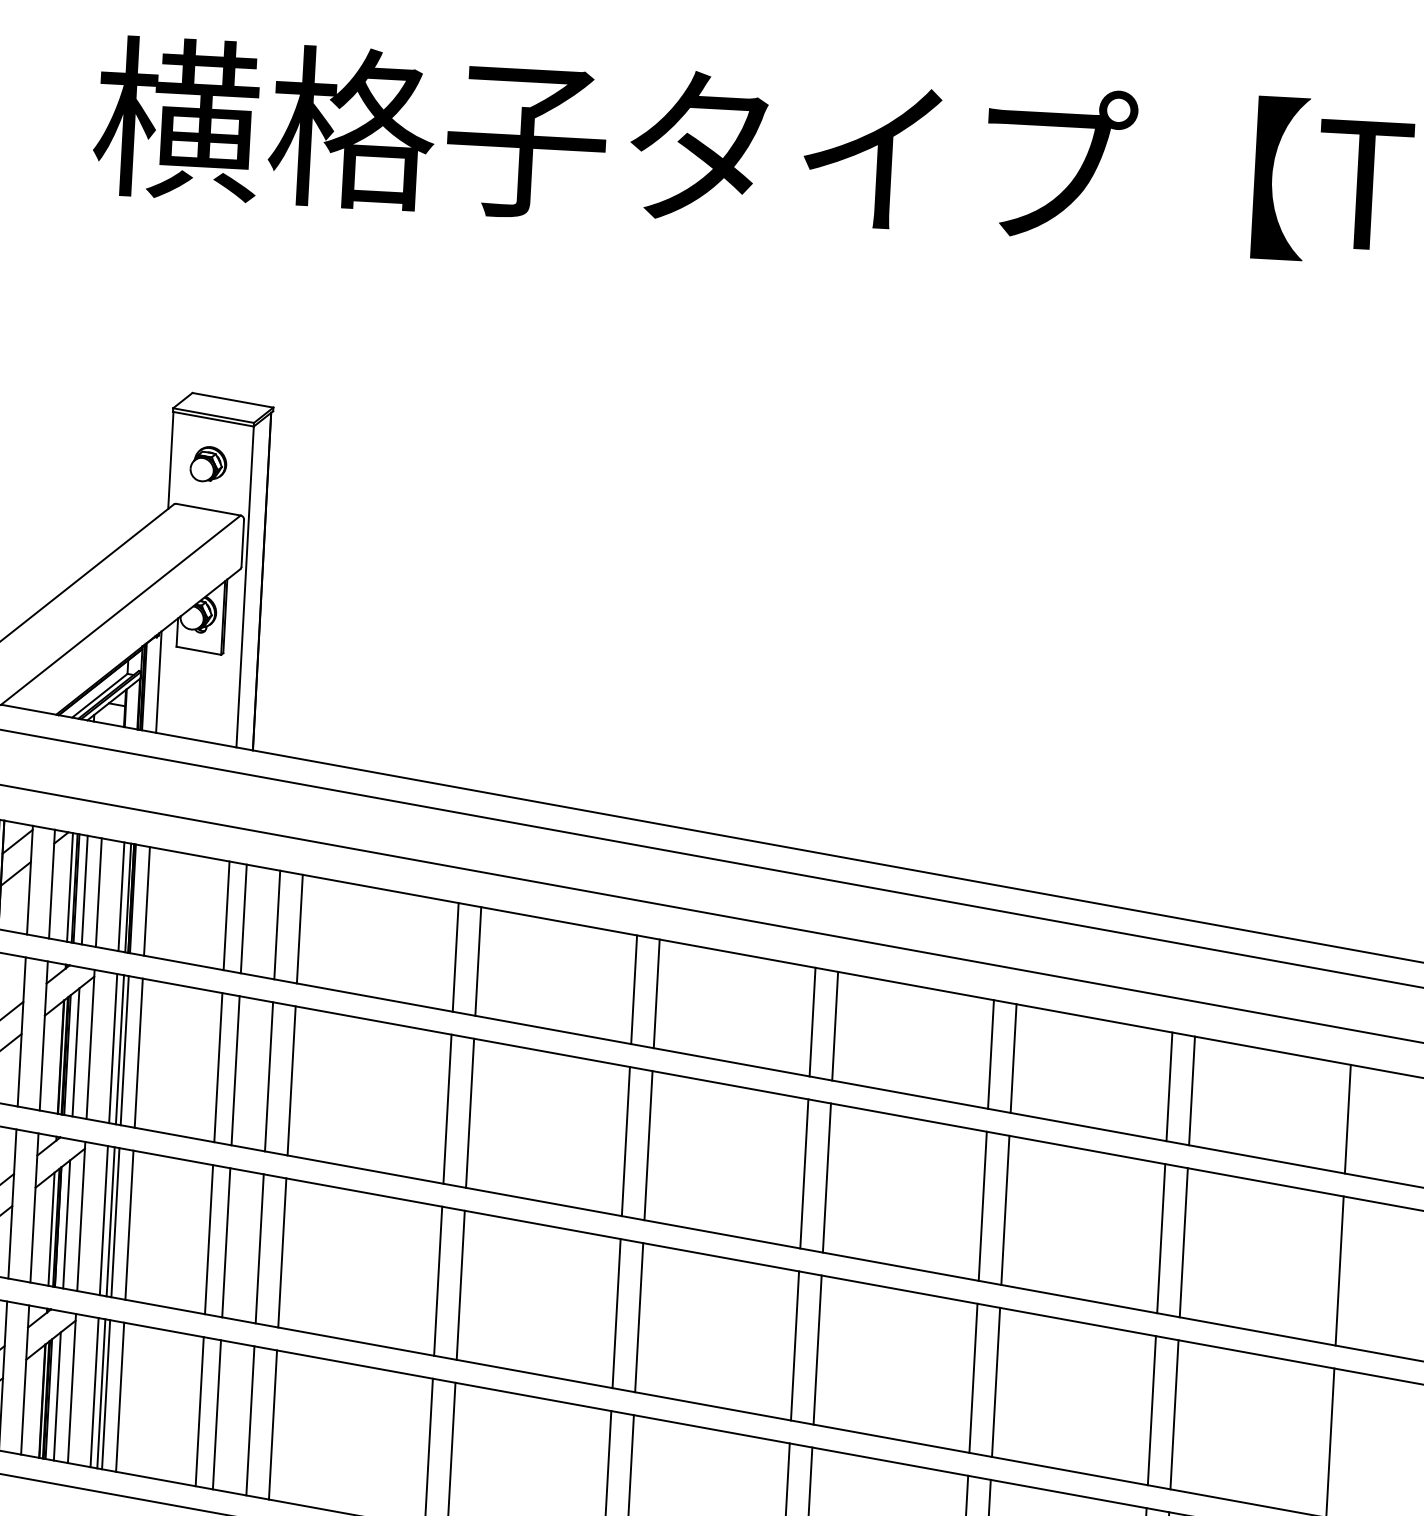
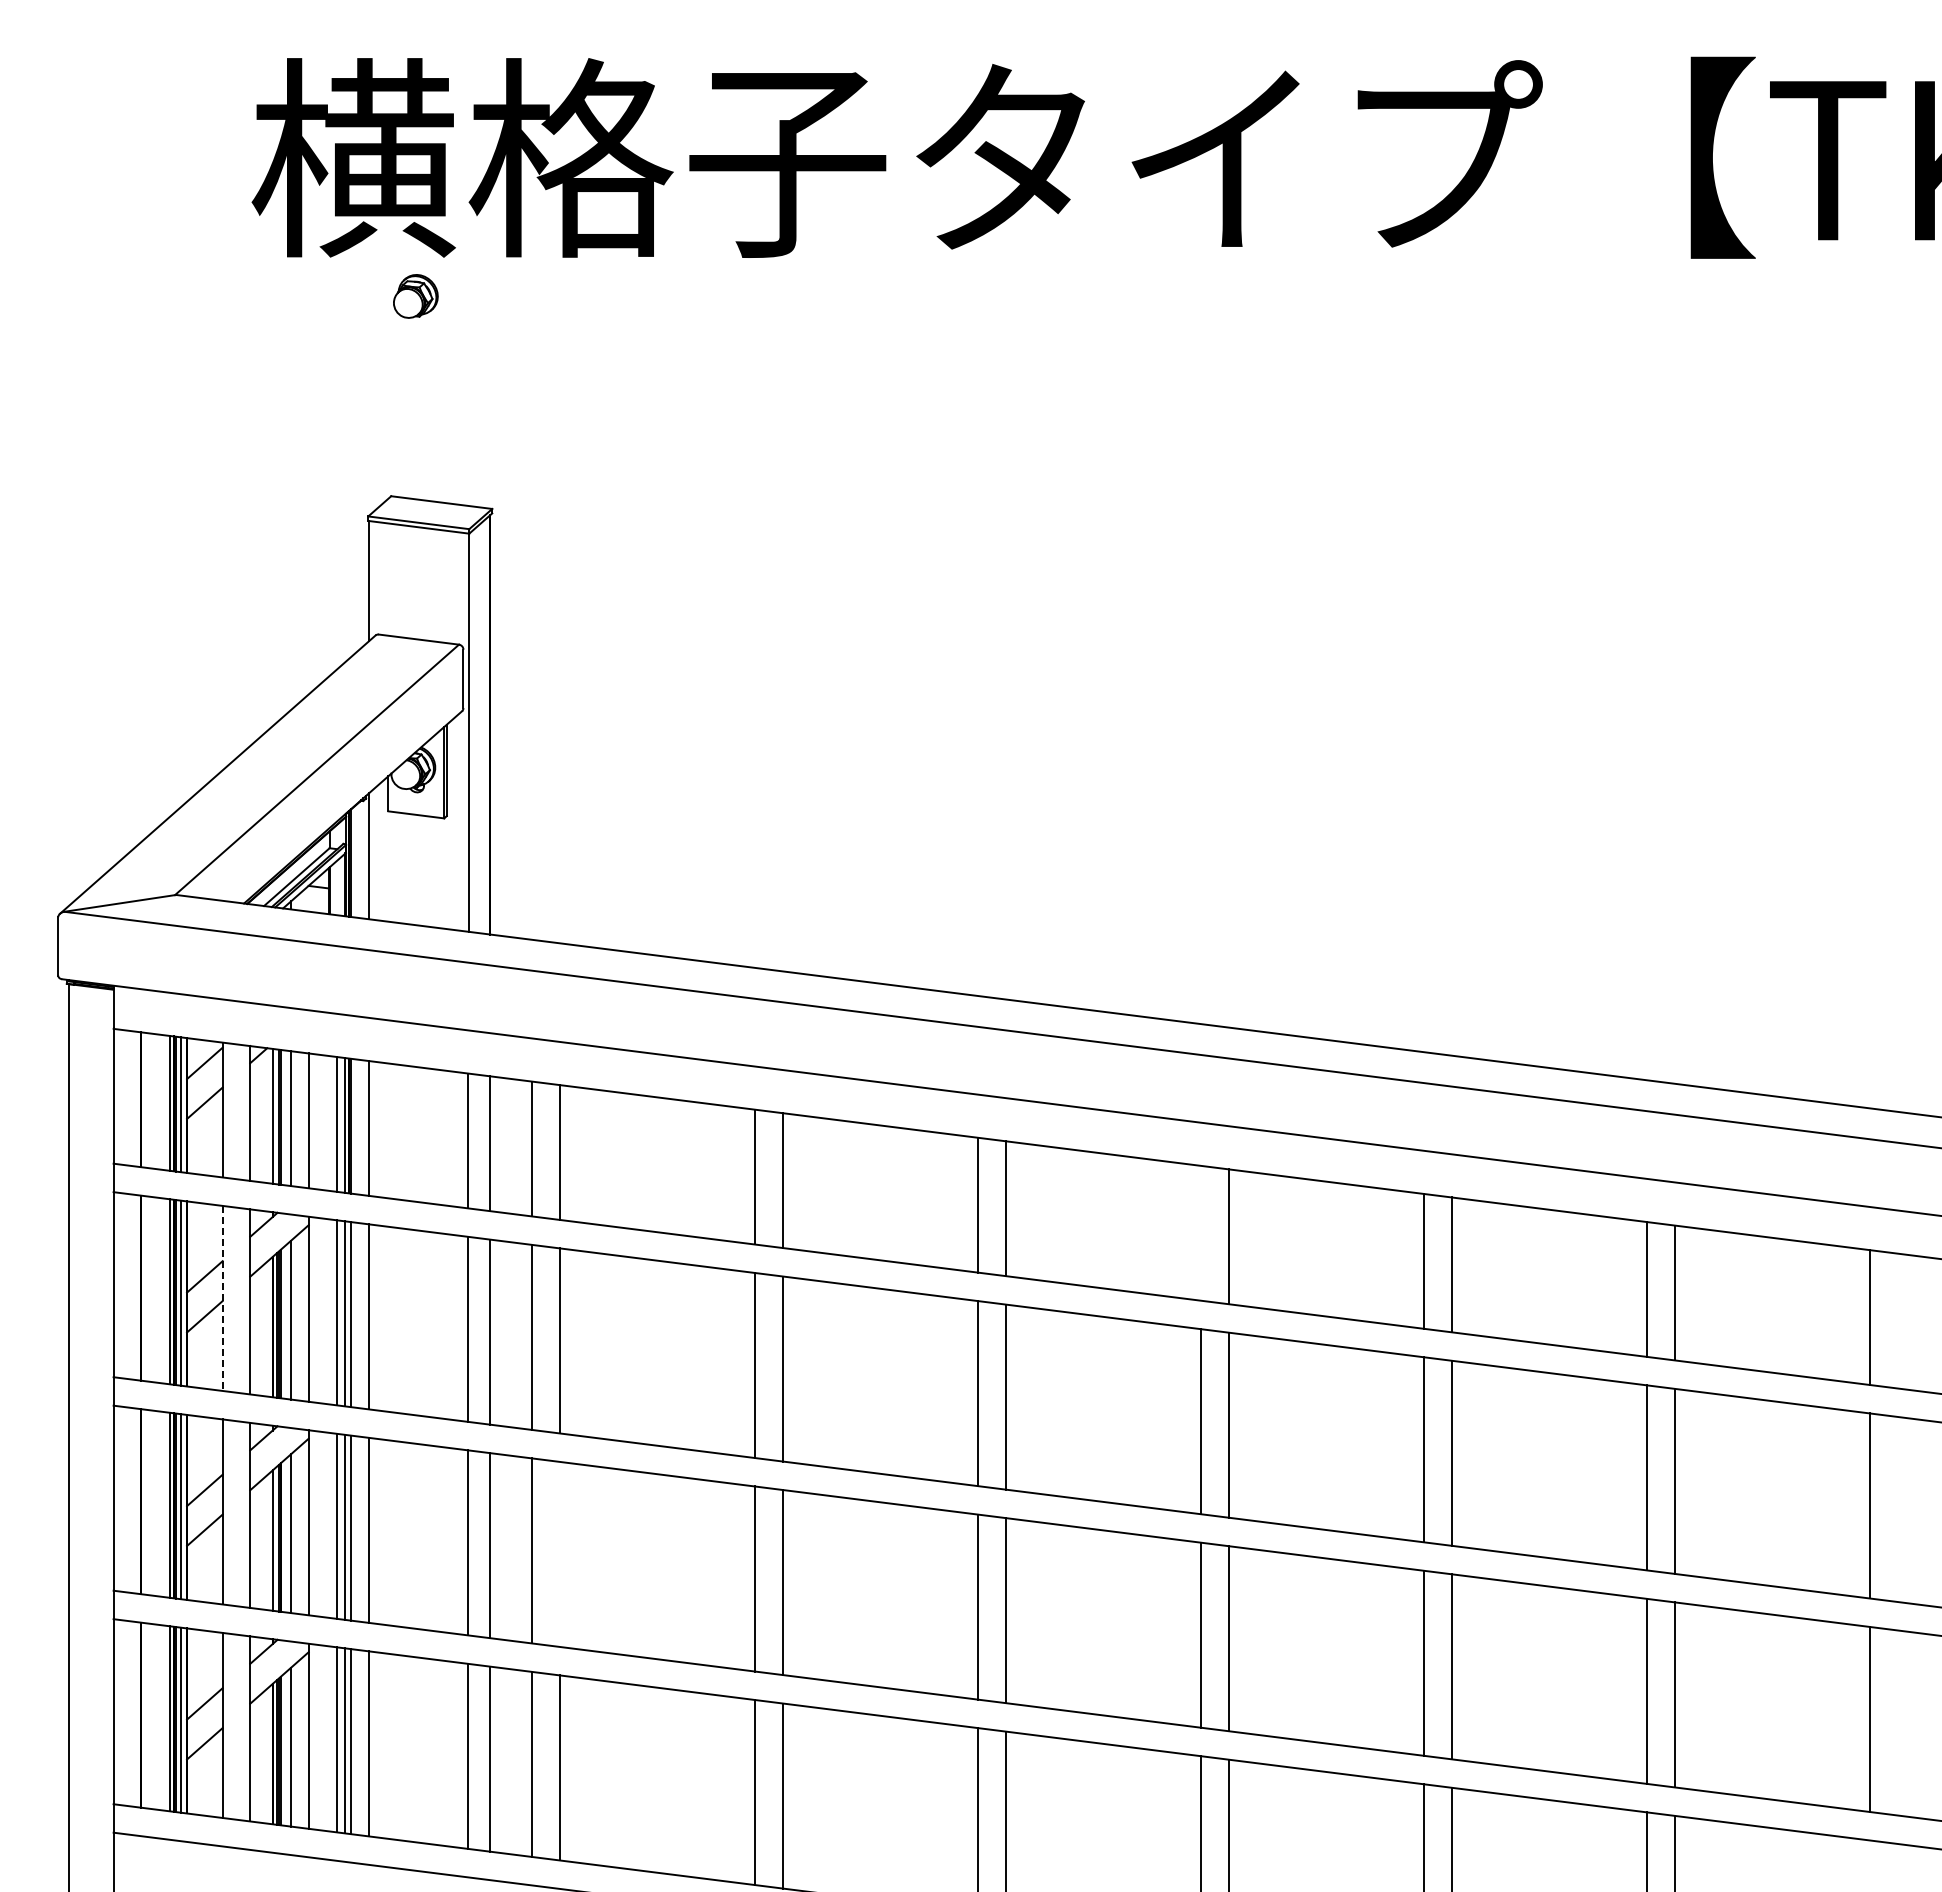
part: (208, 464) -> (415, 296), moved
line: (812, 1021) -> (1200, 1232), removed
line: (21, 1032) -> (222, 1298), solid -> dashed
line: (281, 1252) -> (559, 1553), removed

